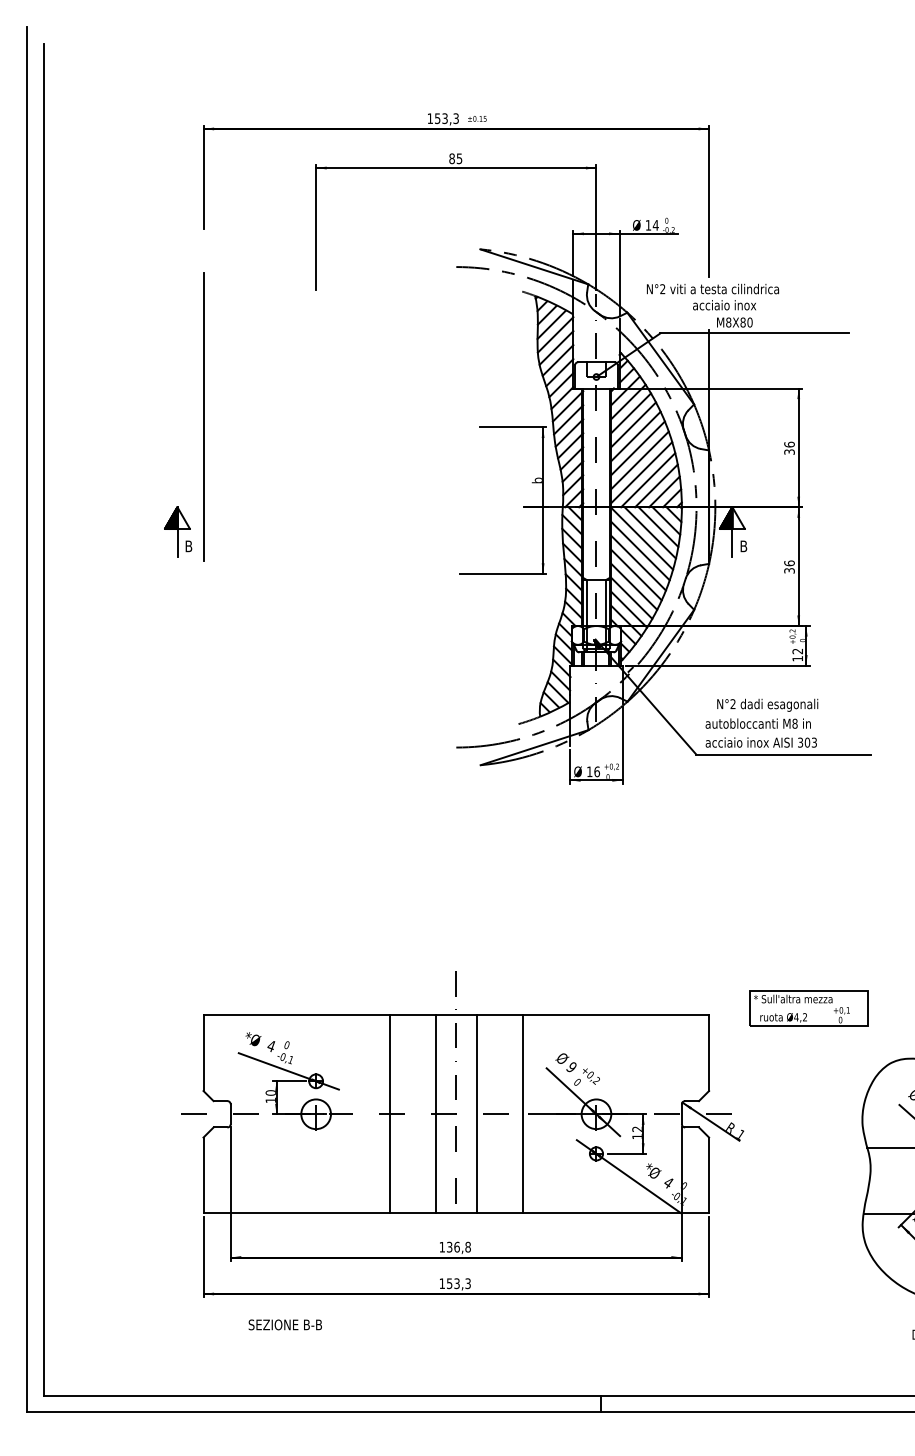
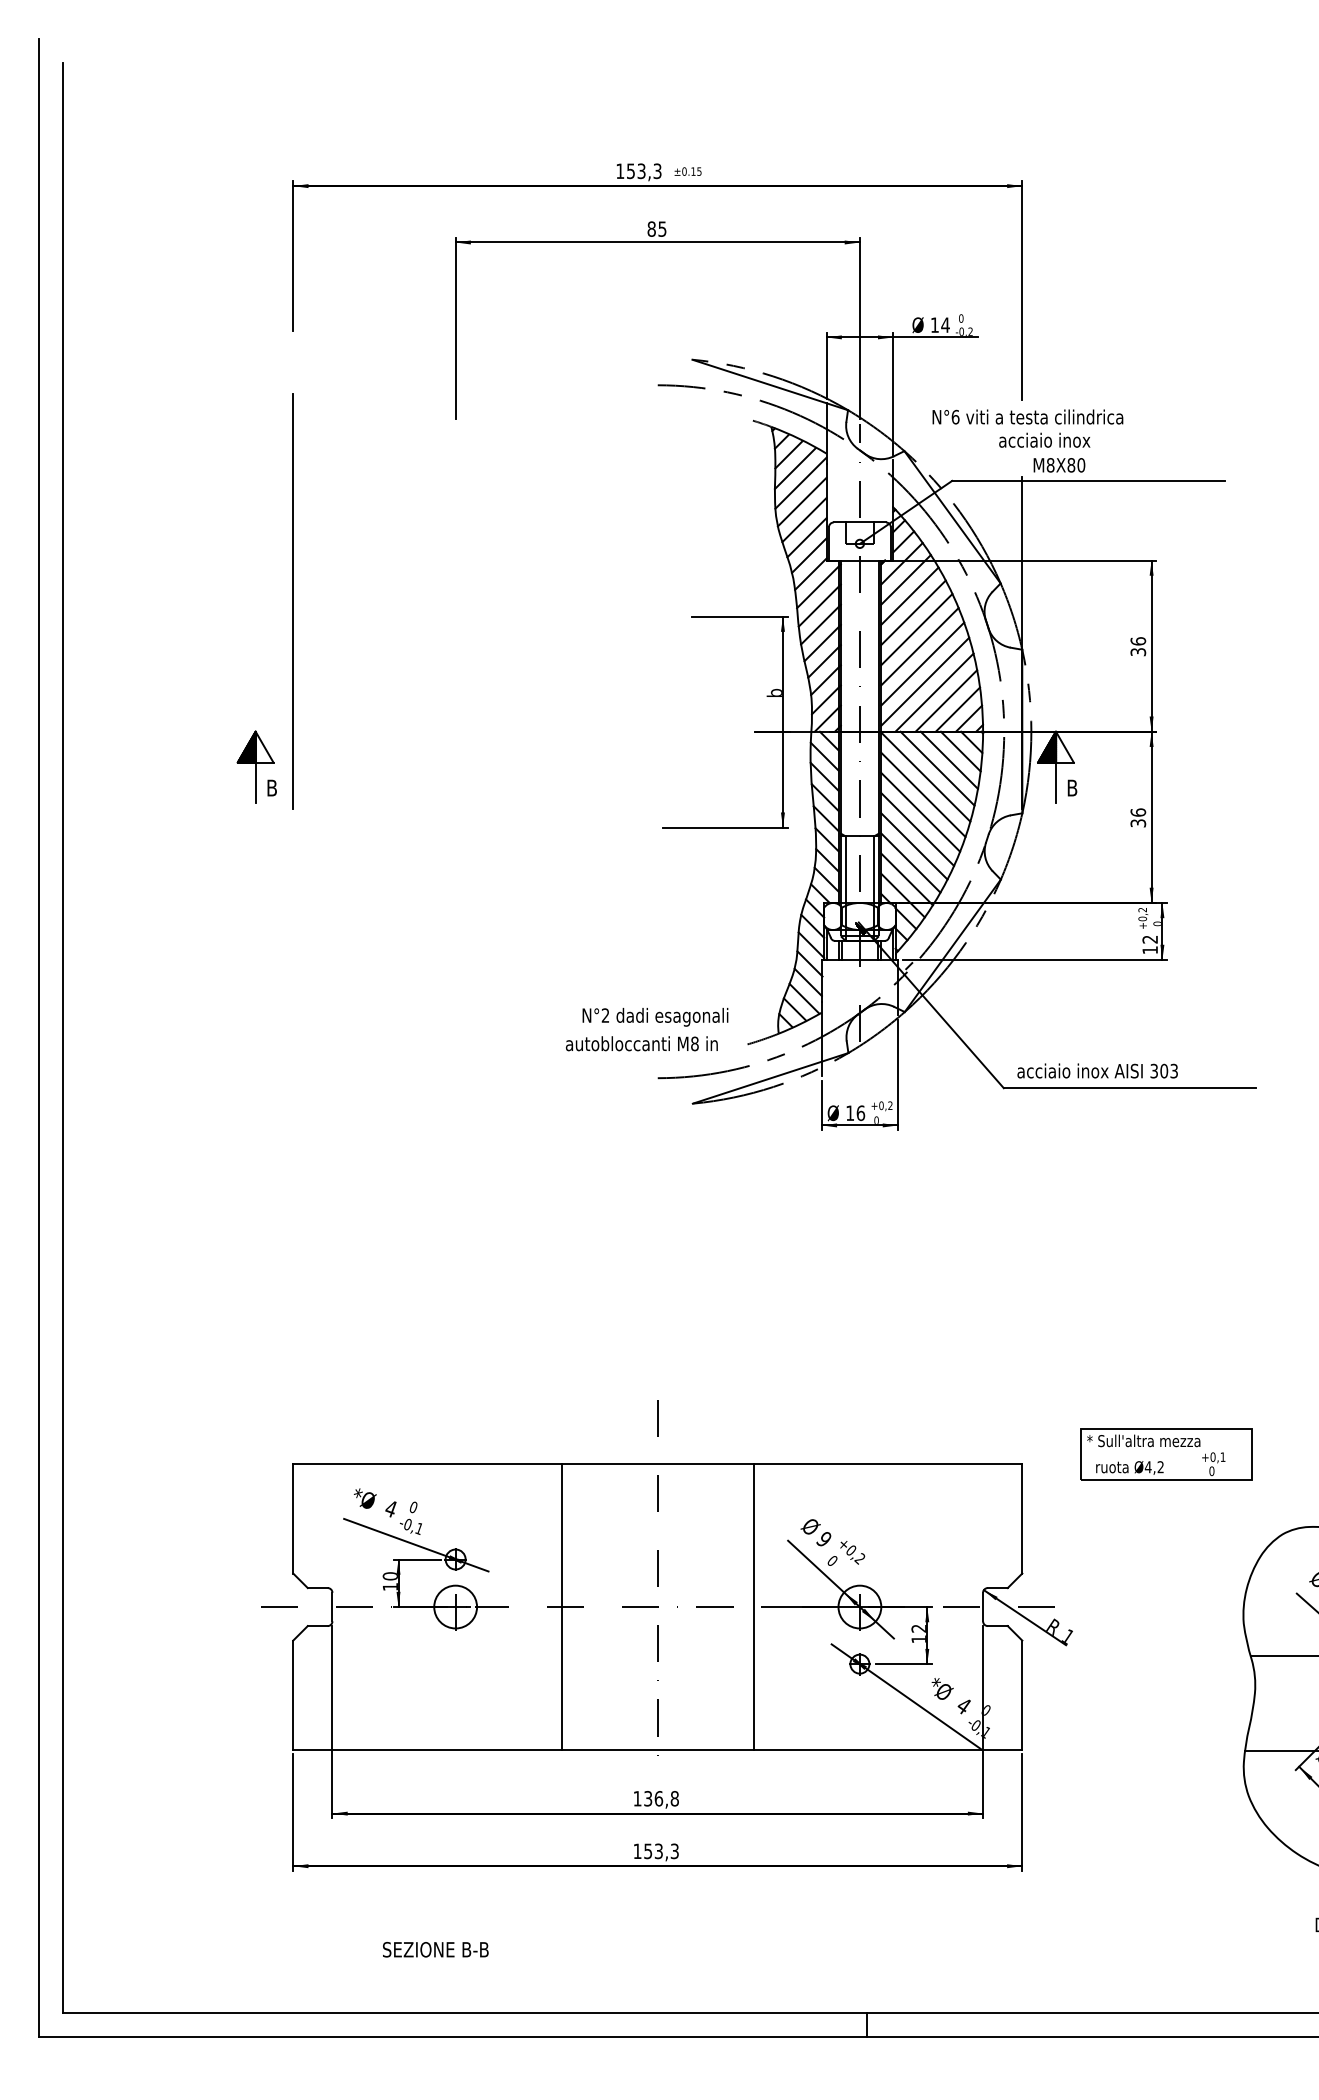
text: (662, 289) -> (955, 417), N°2 -> N°6
text: (761, 713) -> (646, 1029), moved
line: (436, 1114) -> (629, 1607), removed
line: (476, 1114) -> (686, 1607), removed
text: (284, 1324) -> (434, 1949), moved

